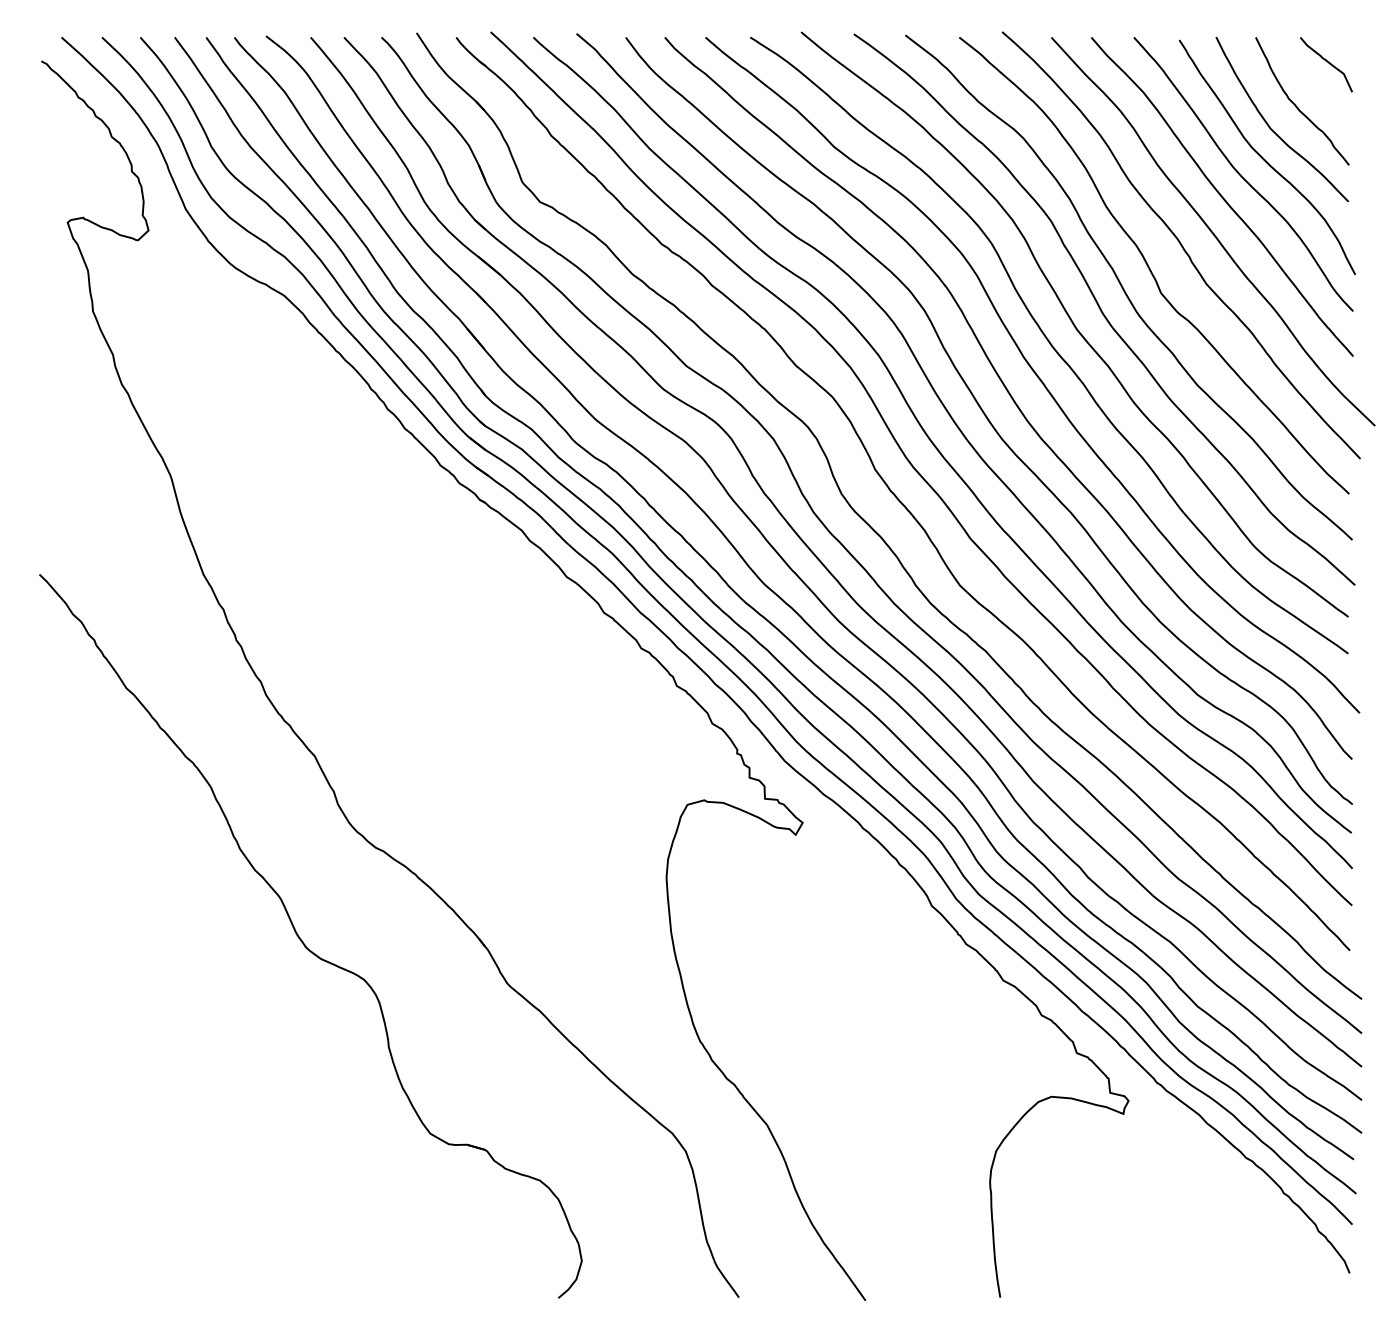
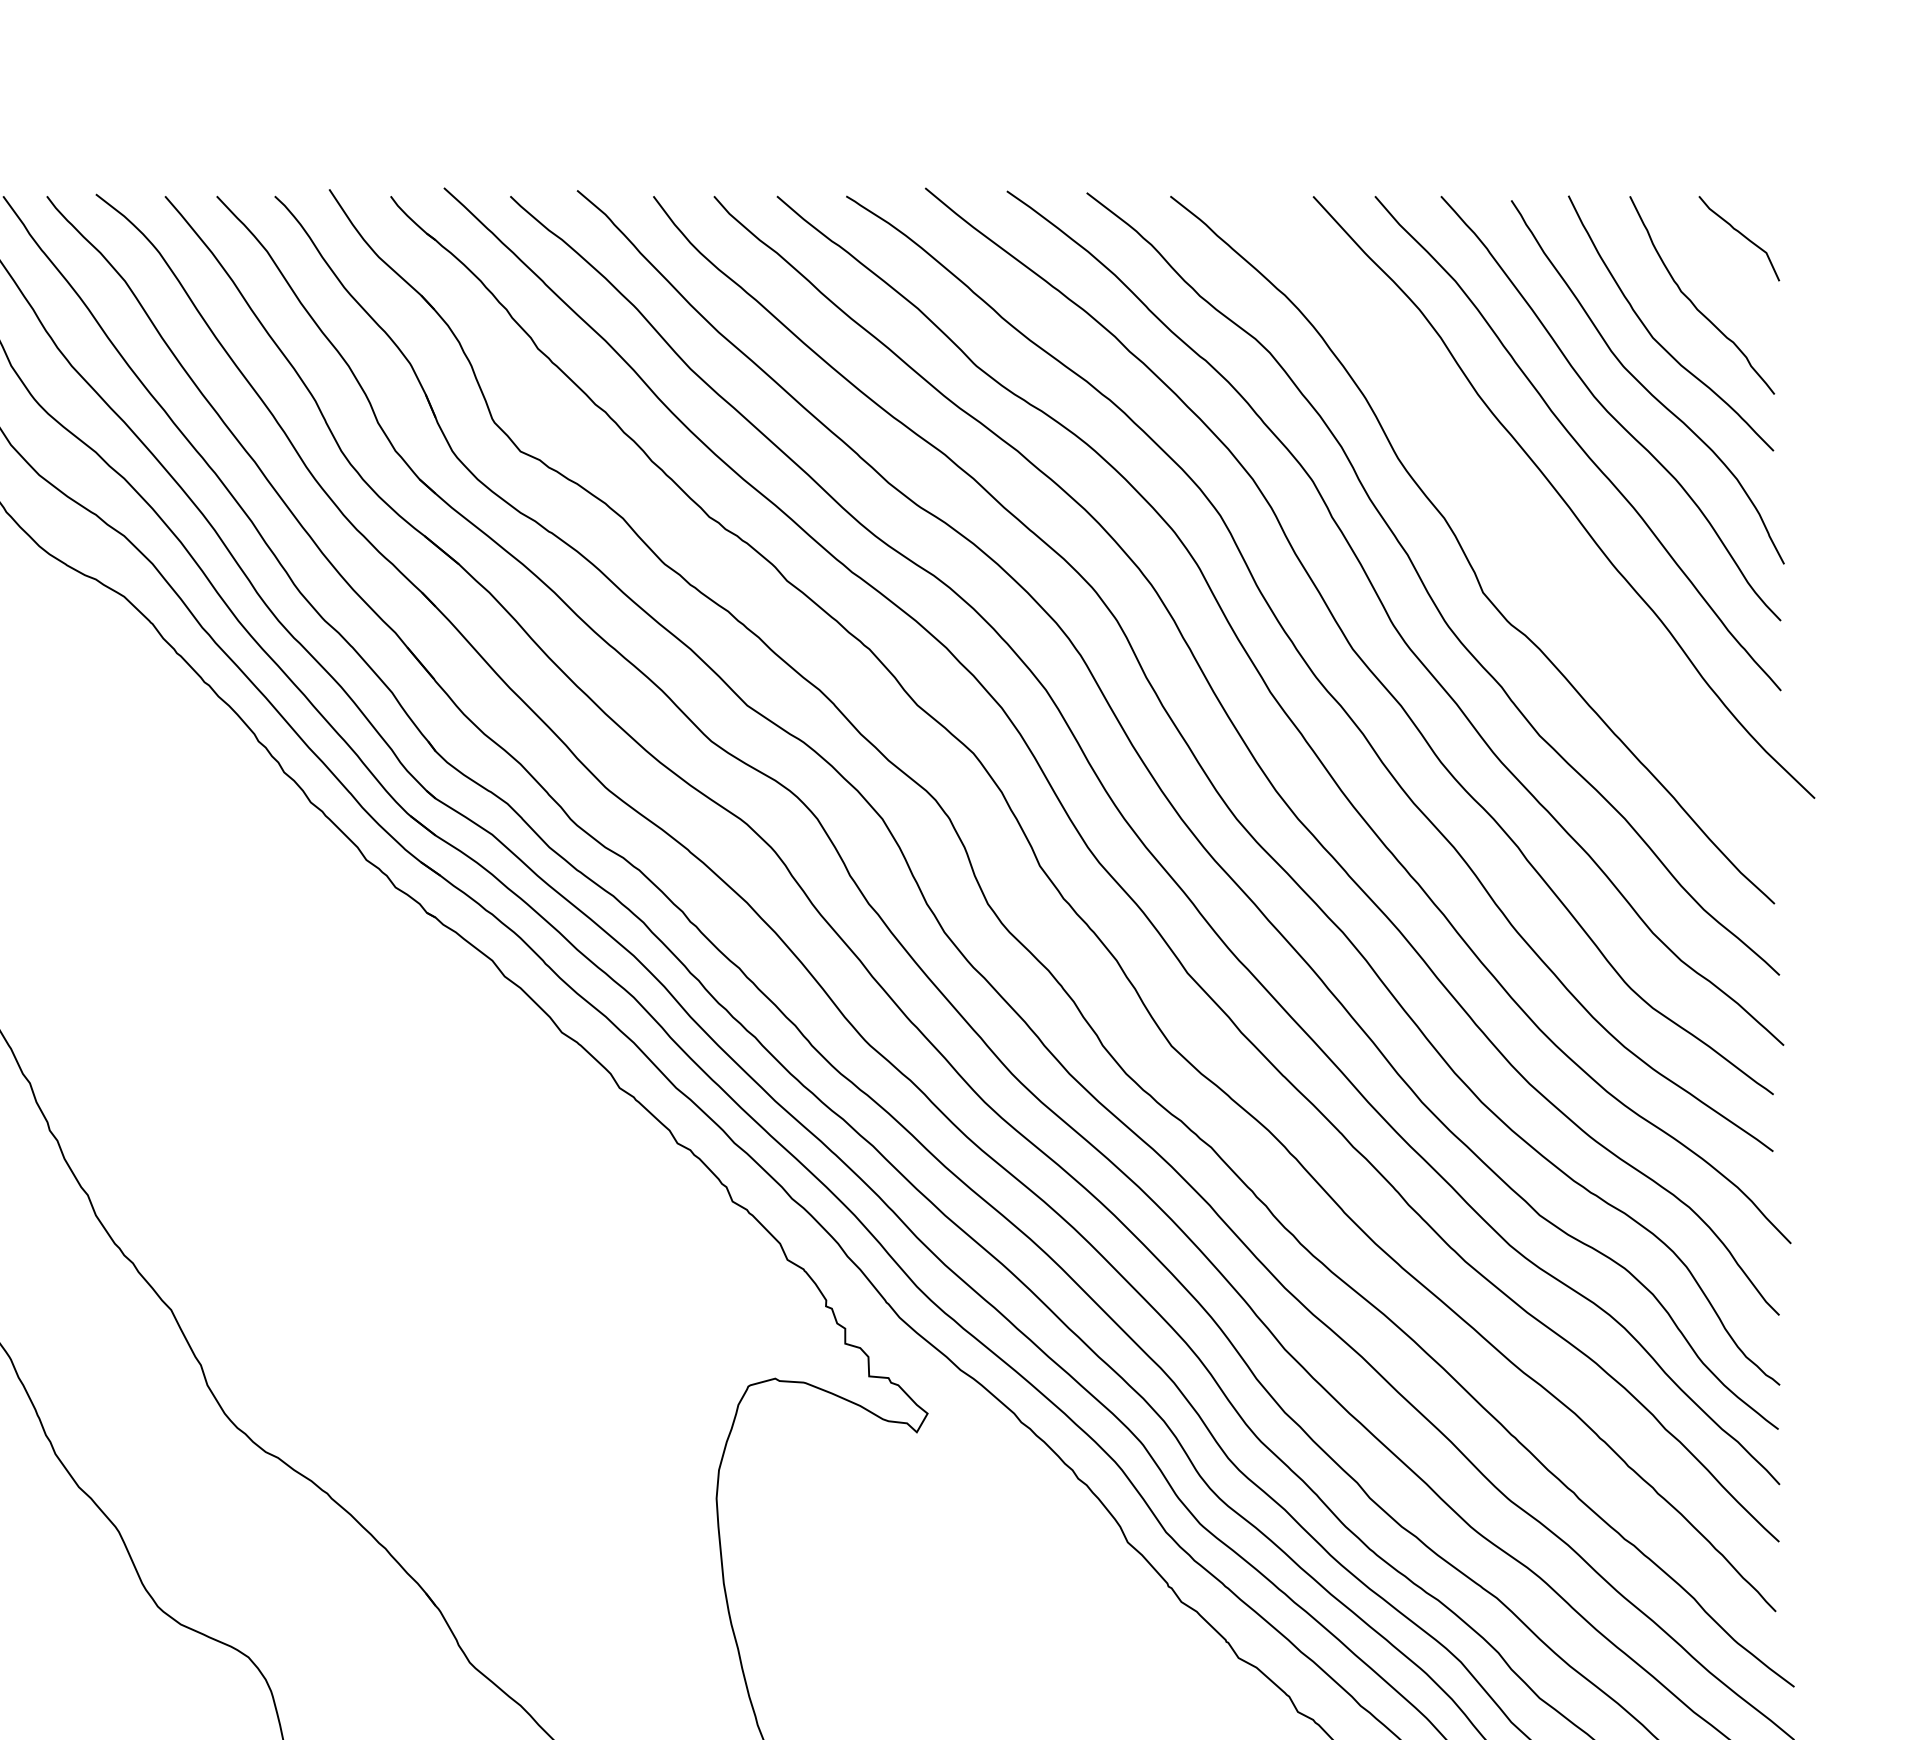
curve: (1180, 245) -> (1513, 518), removed

